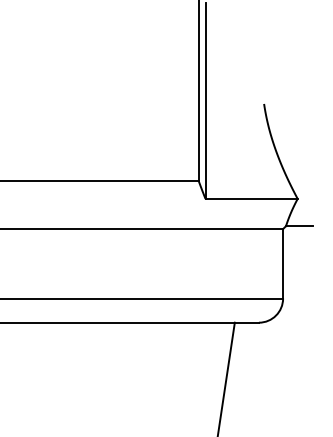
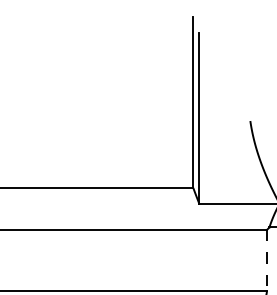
line: (283, 263) -> (267, 259), solid -> dashed

